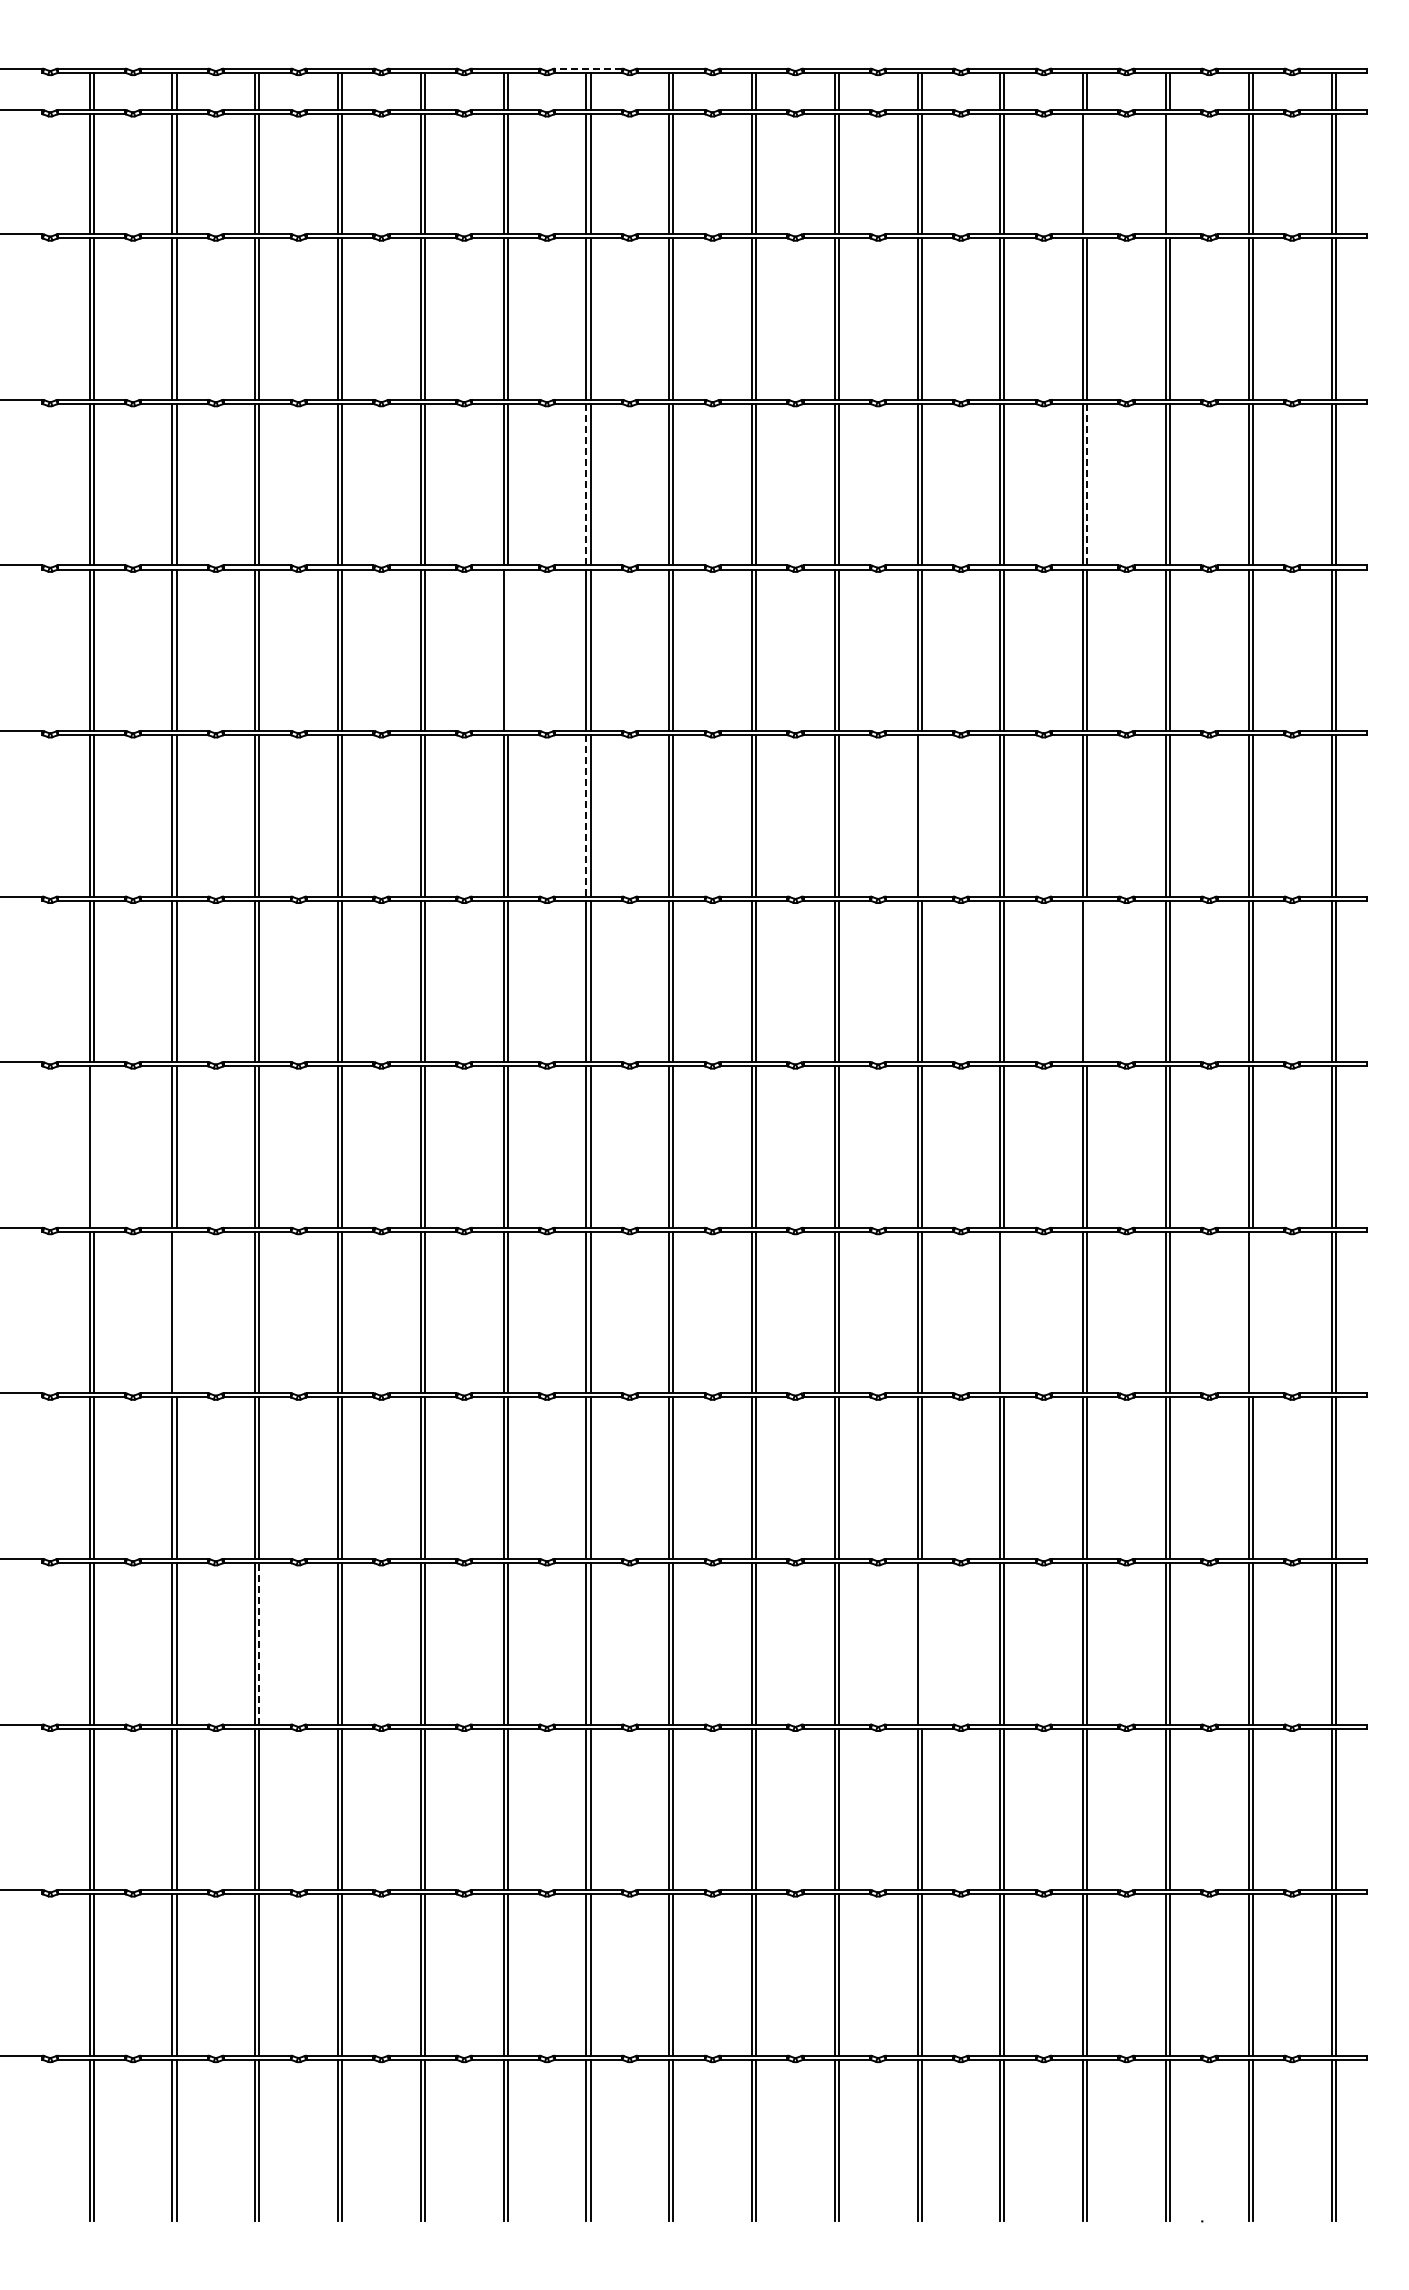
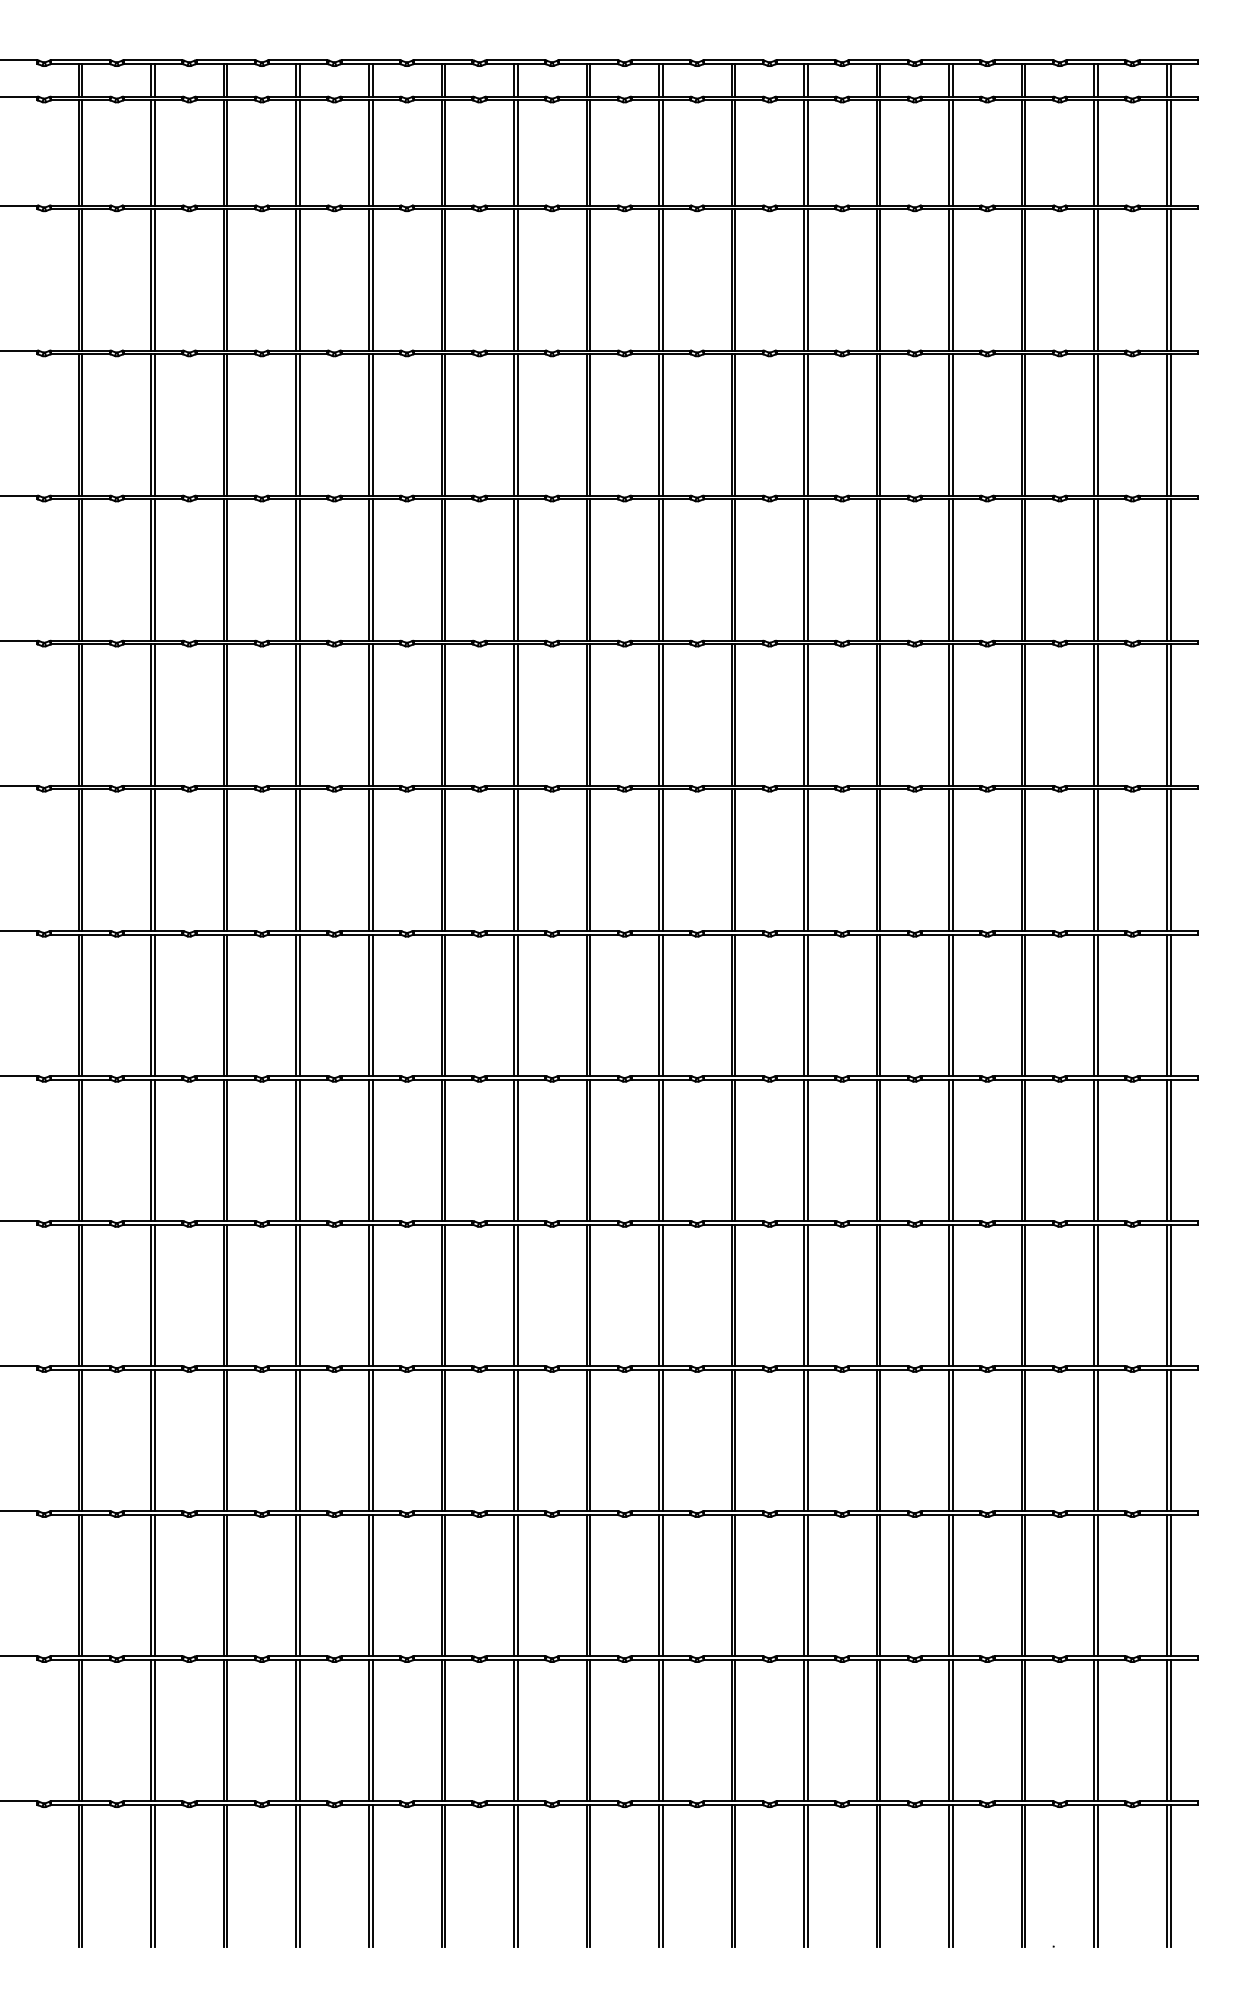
line: (587, 68) -> (514, 60), dashed -> solid
line: (1087, 174) -> (953, 153), added
line: (1170, 174) -> (1025, 153), added
line: (586, 484) -> (514, 424), dashed -> solid
line: (1087, 484) -> (953, 424), dashed -> solid
line: (507, 650) -> (444, 570), added
line: (586, 815) -> (514, 714), dashed -> solid
line: (921, 815) -> (807, 714), added
line: (1087, 981) -> (953, 860), added
line: (93, 1146) -> (82, 1004), added
line: (176, 1312) -> (154, 1150), added
line: (1004, 1312) -> (880, 1150), added
line: (1252, 1312) -> (1097, 1150), added
line: (259, 1643) -> (227, 1440), dashed -> solid
line: (921, 1643) -> (807, 1440), added

